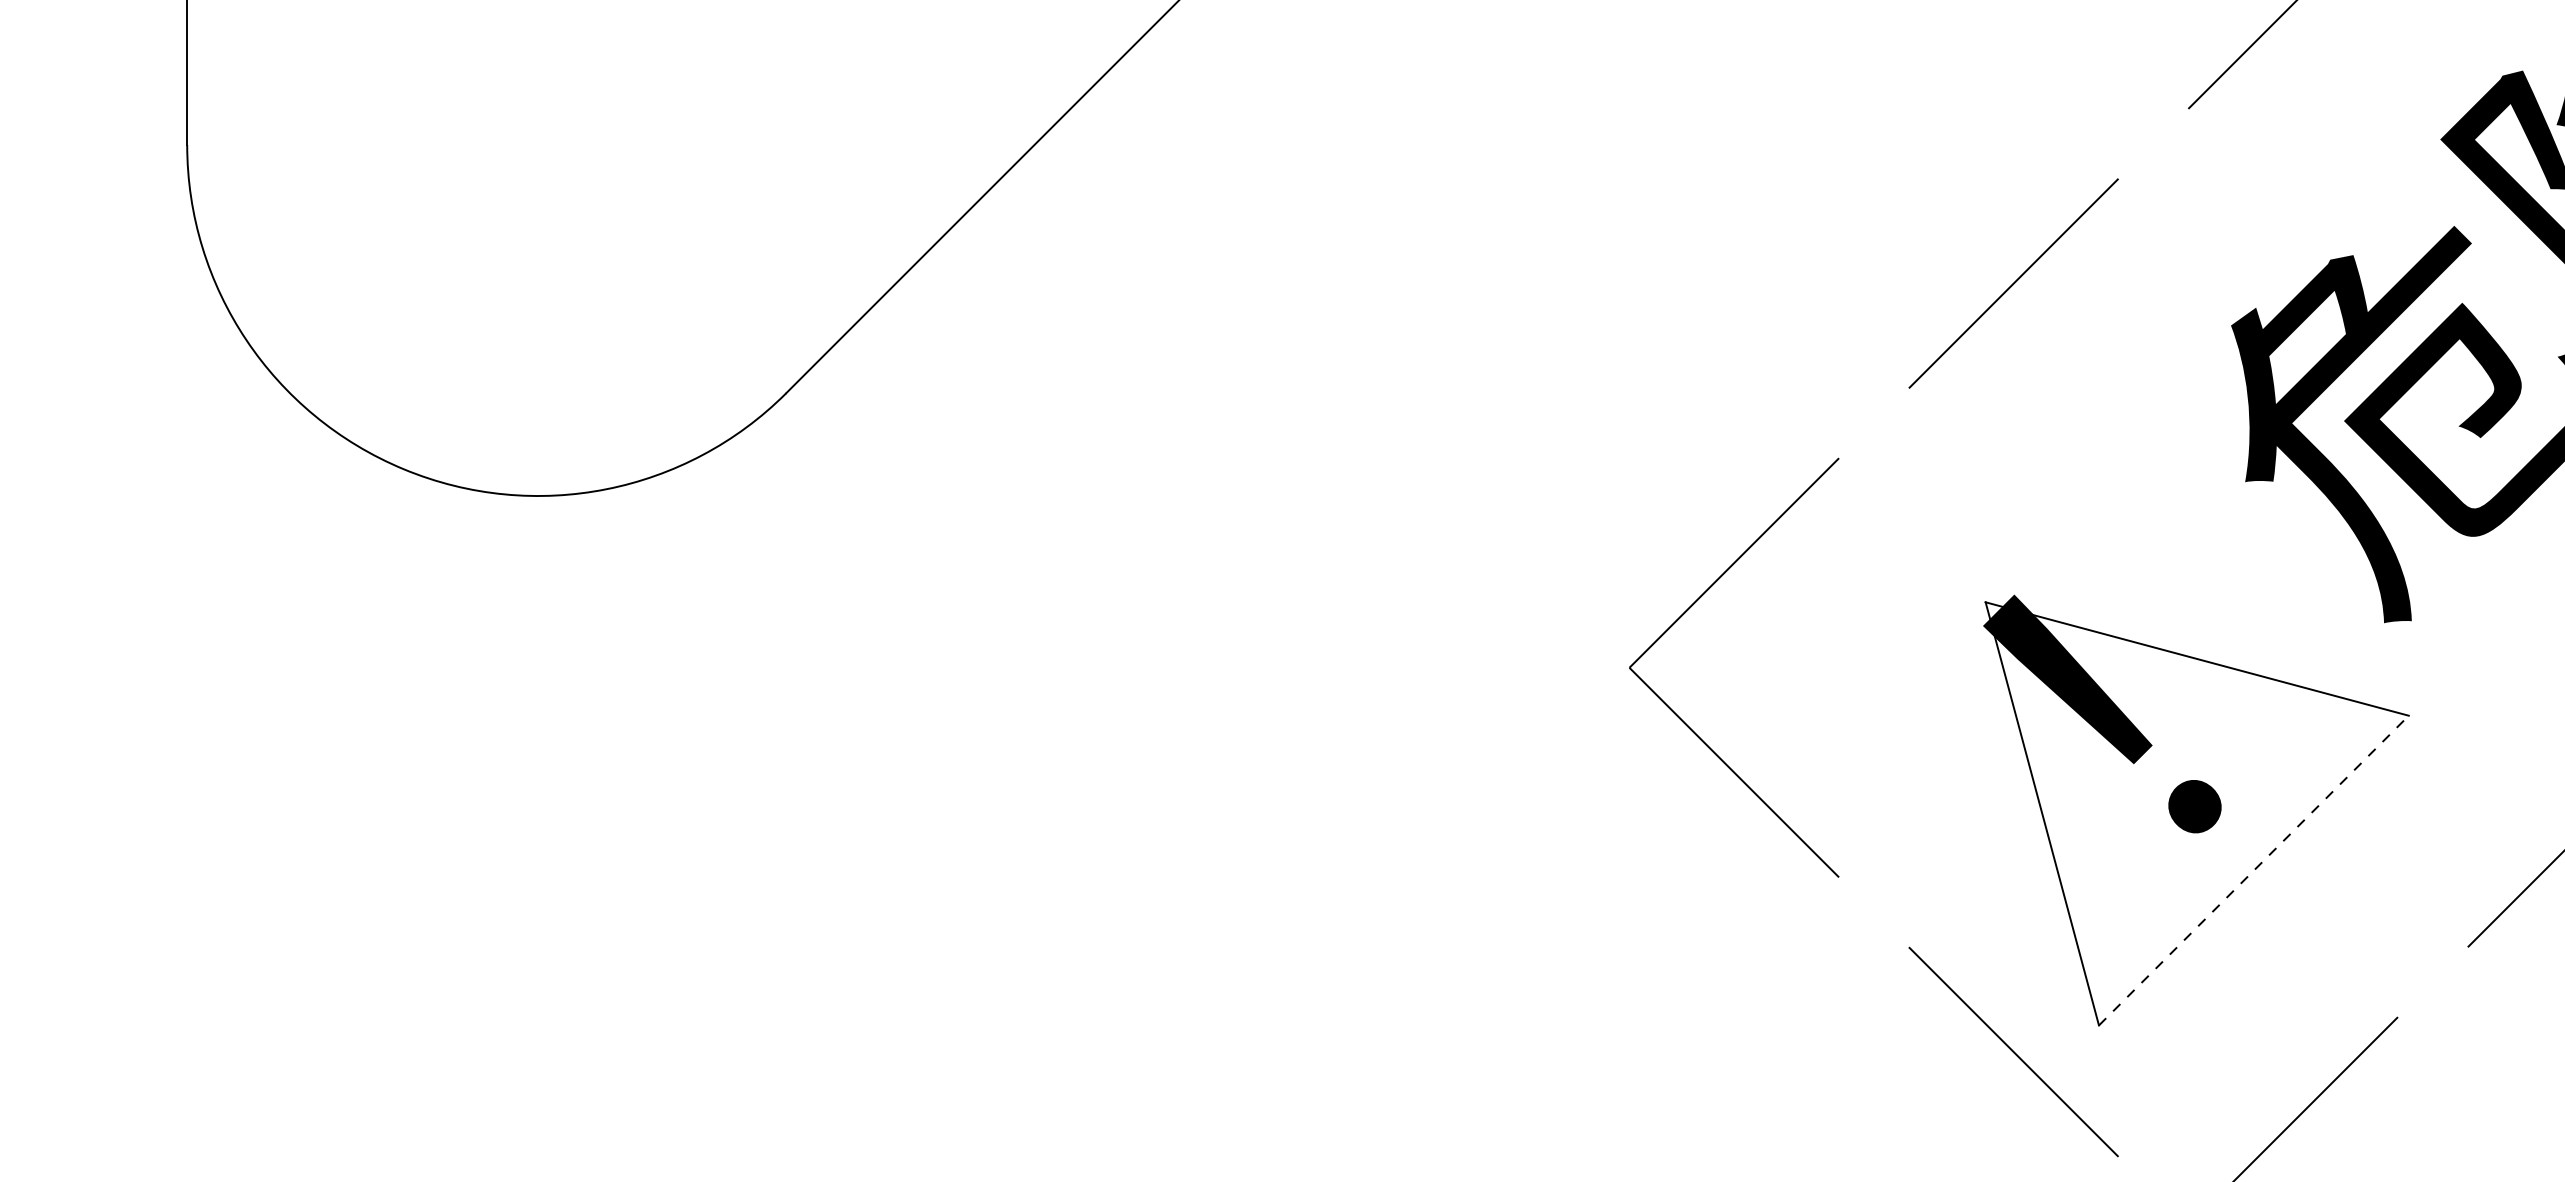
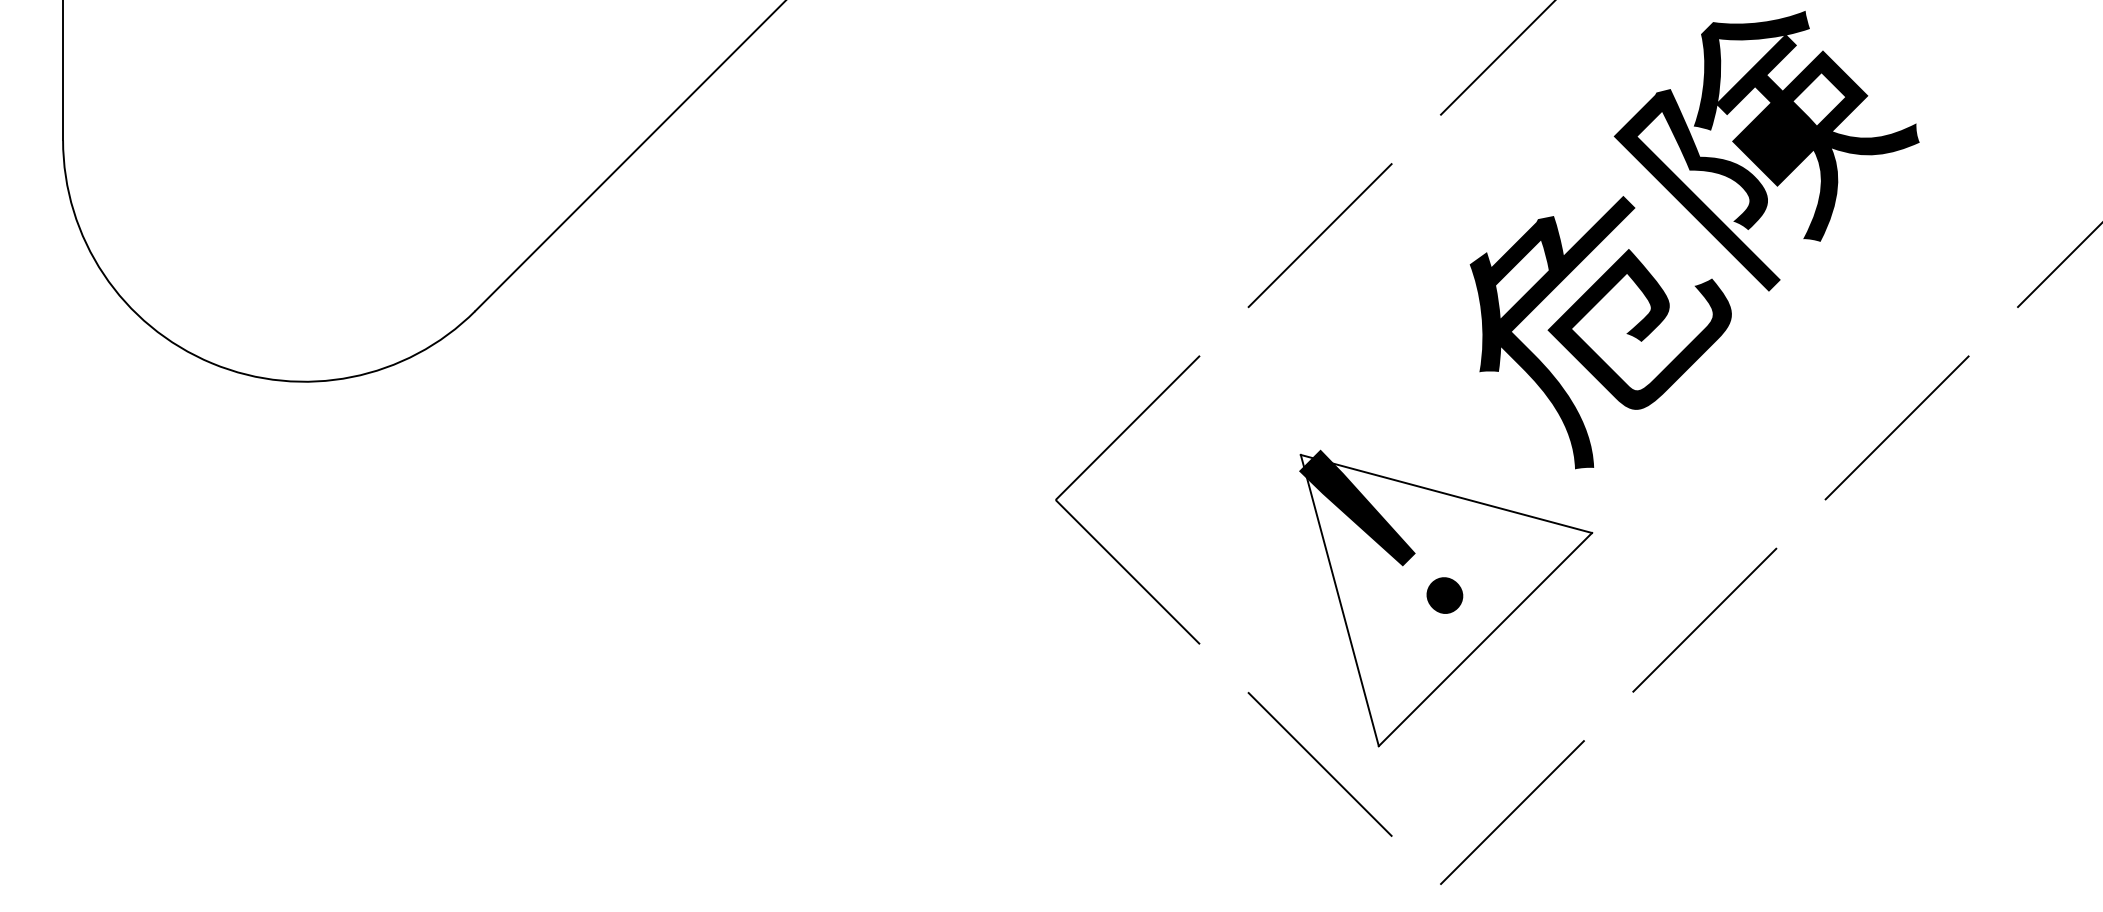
line: (2253, 870) -> (1485, 639), dashed -> solid

